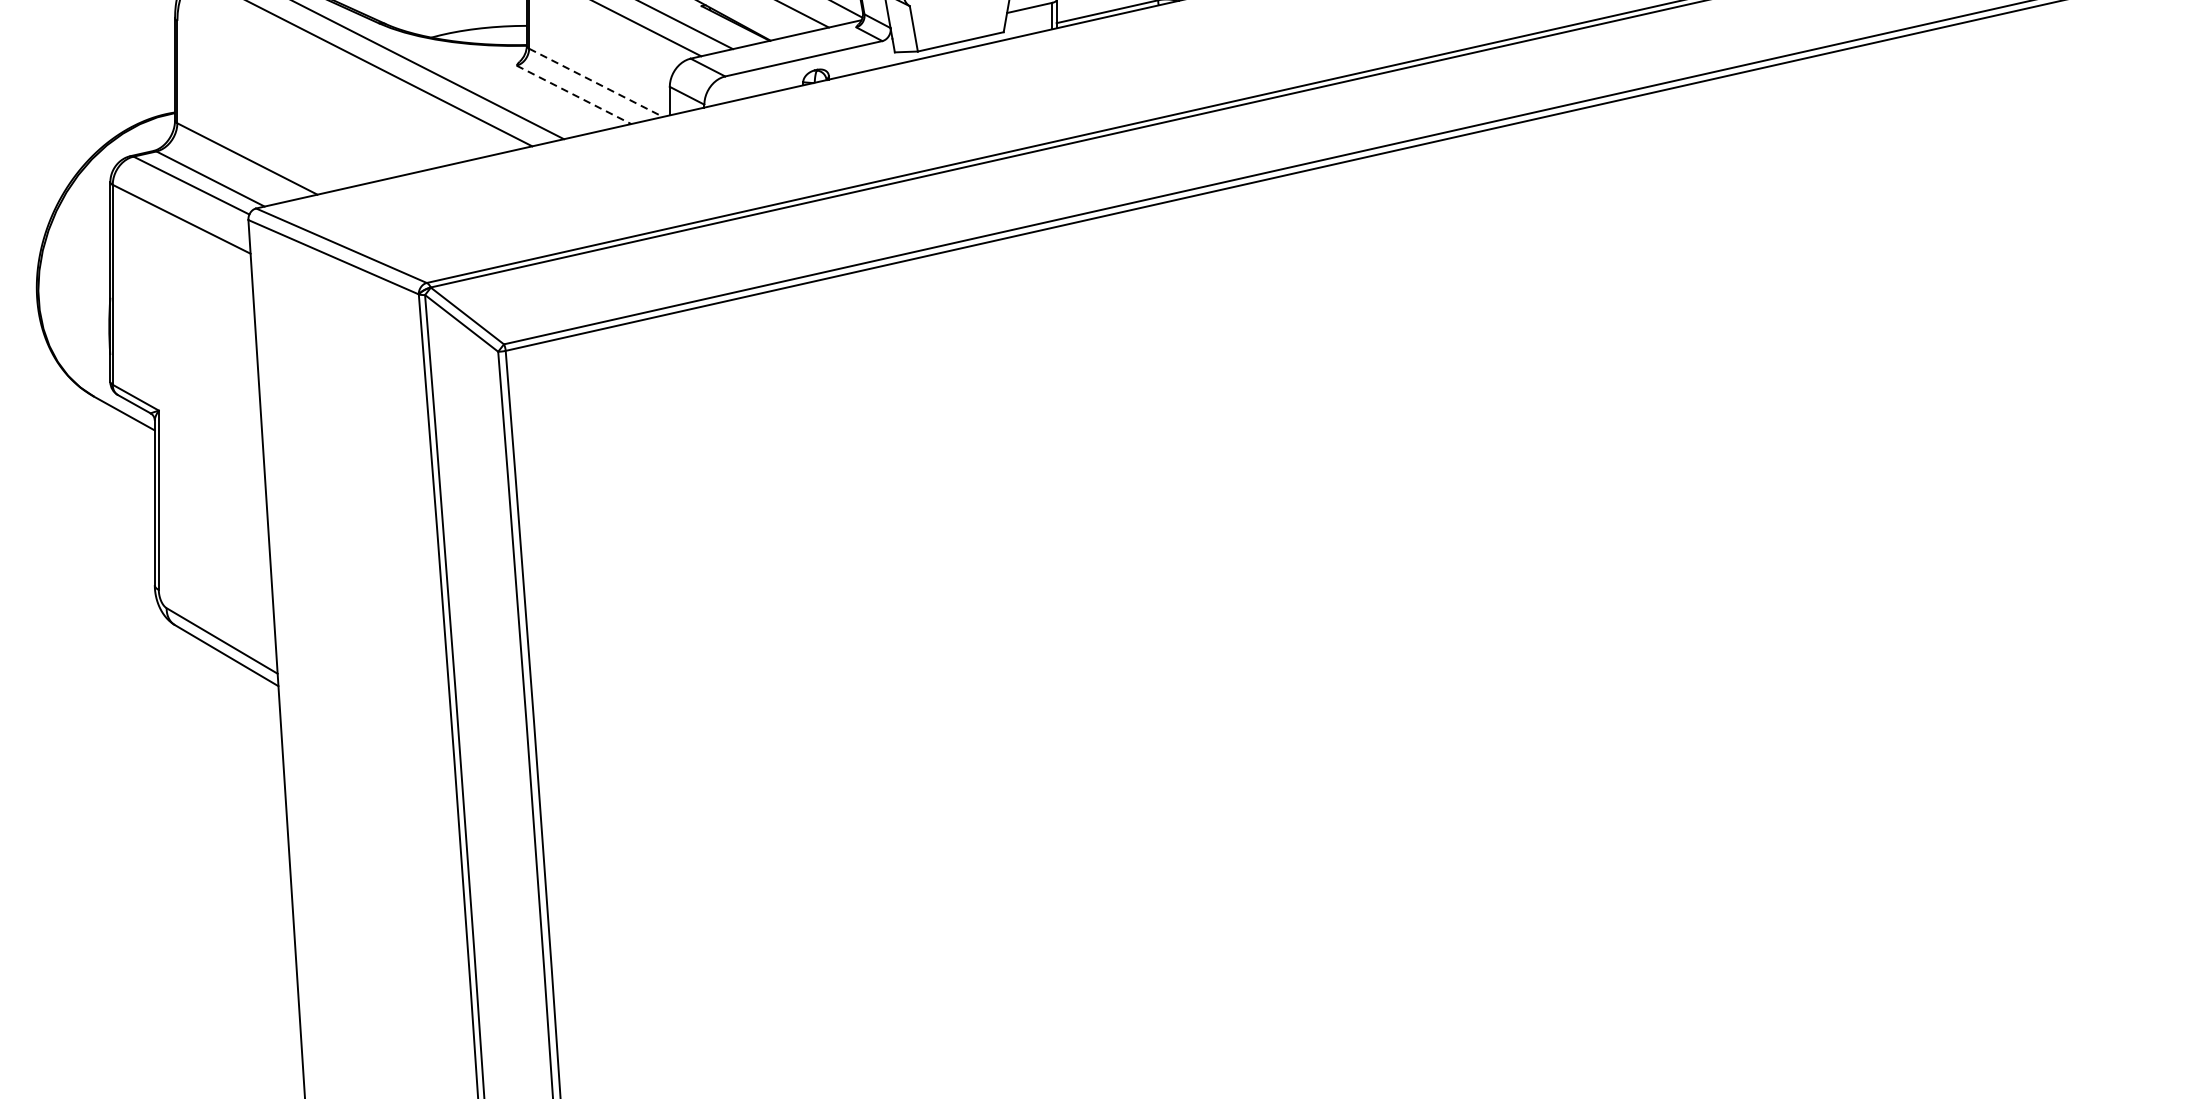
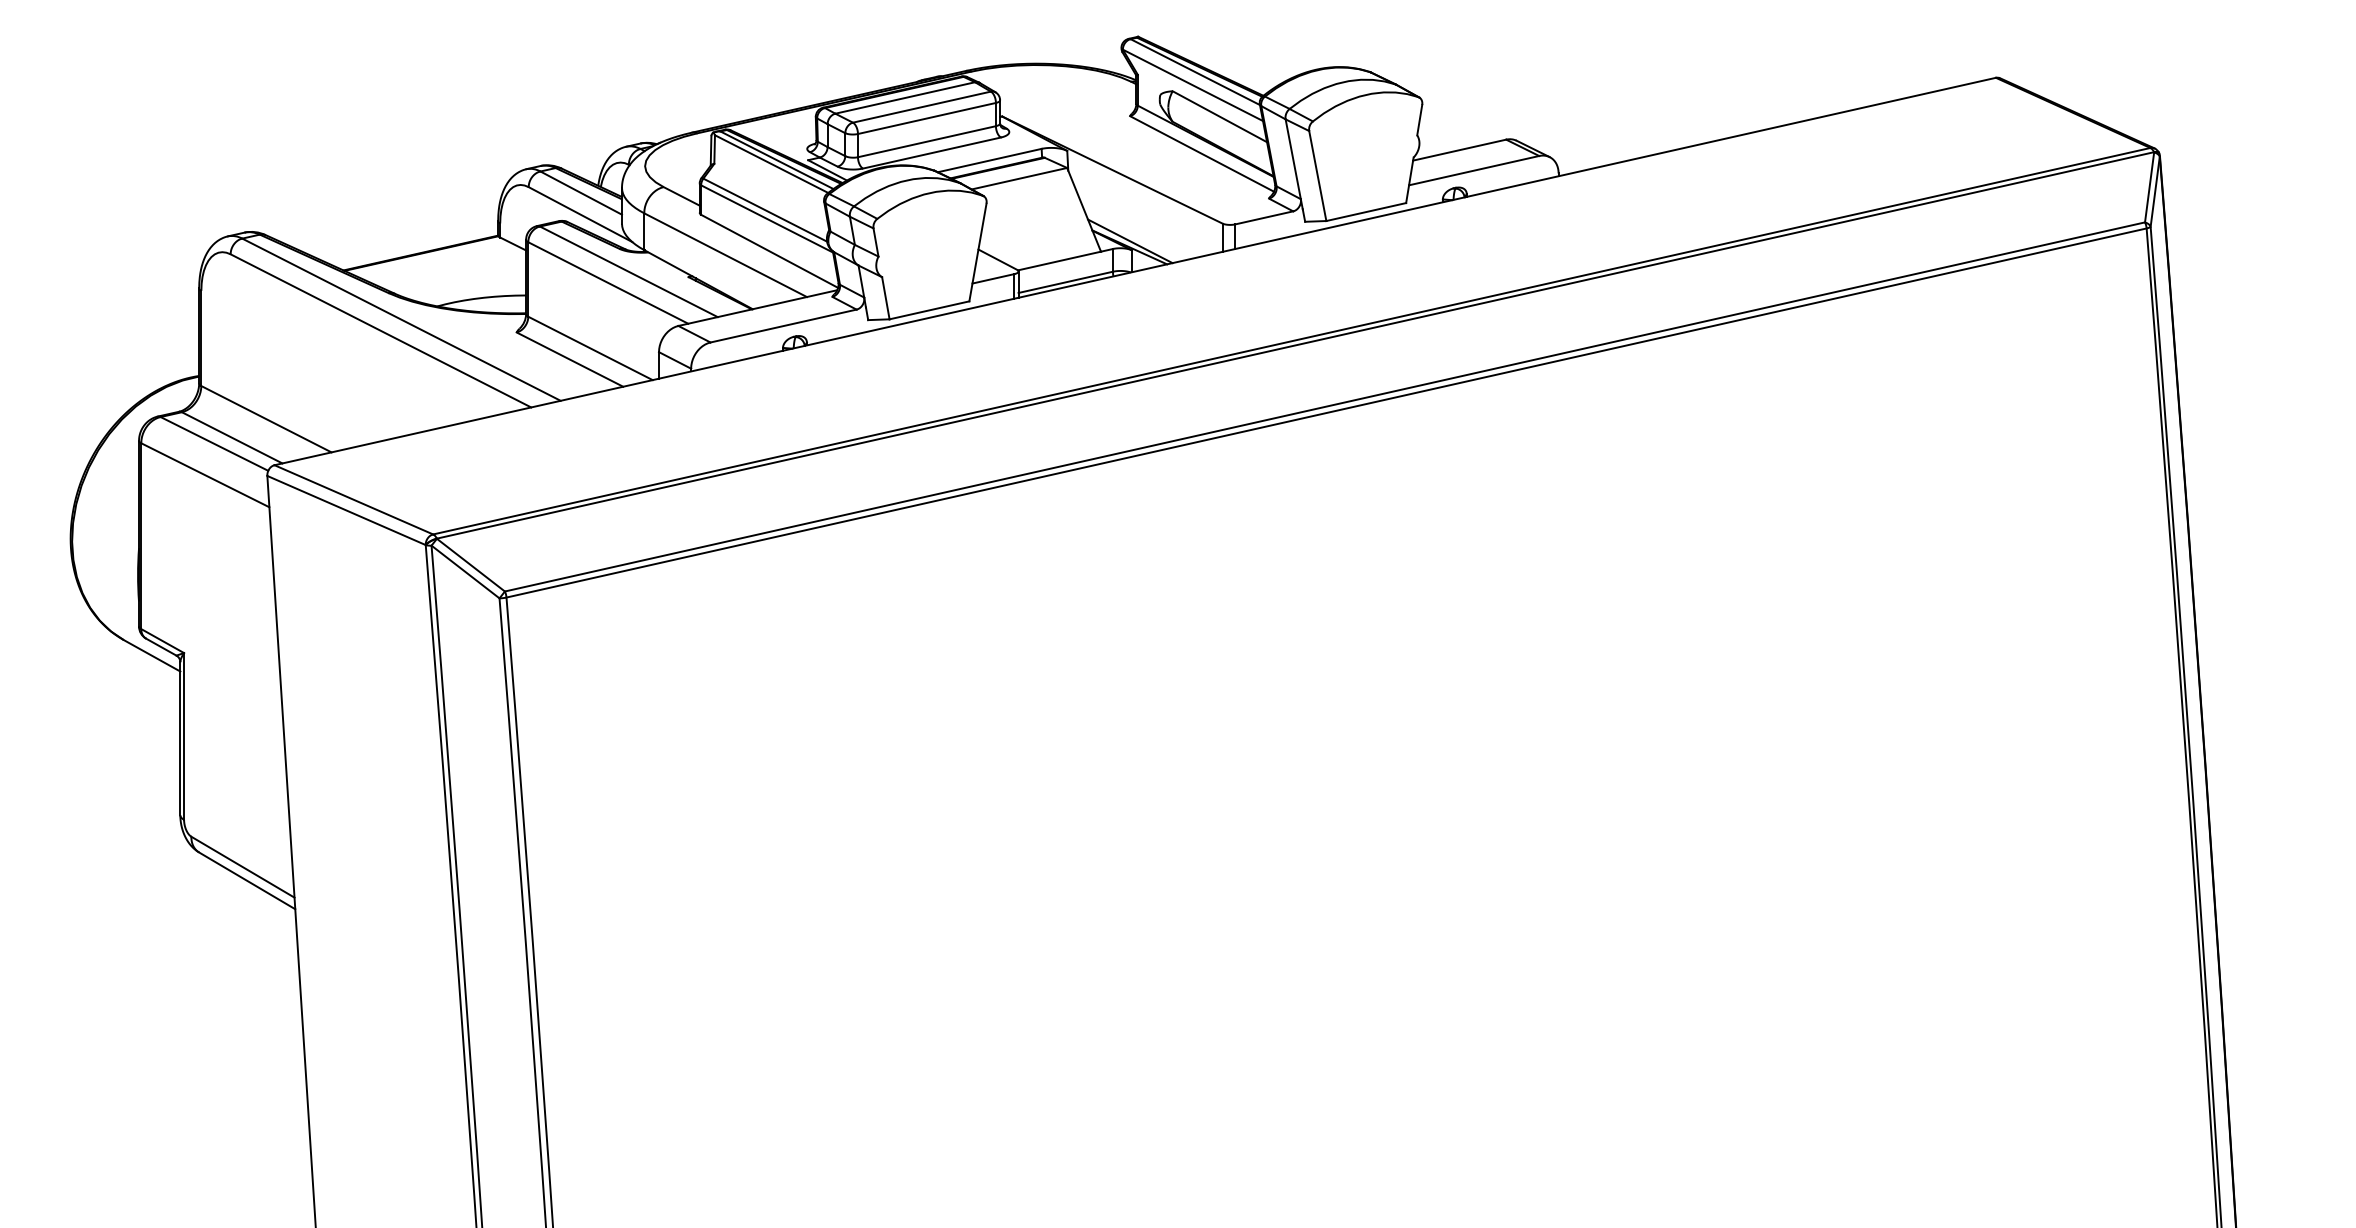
line: (596, 82) -> (590, 348), dashed -> solid
line: (573, 94) -> (569, 359), dashed -> solid

